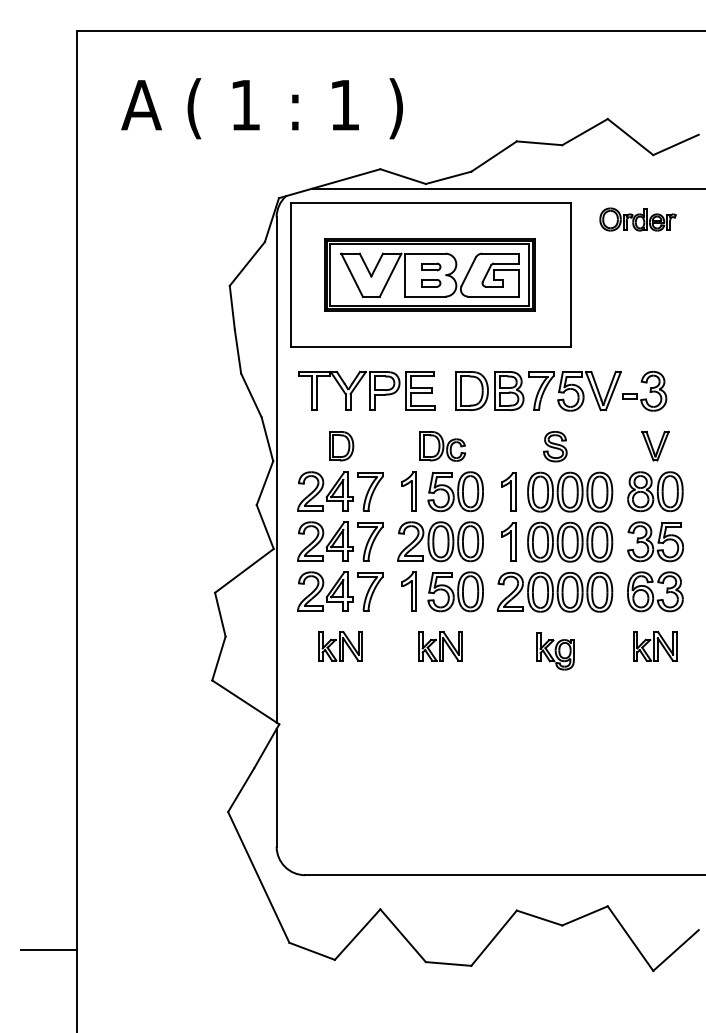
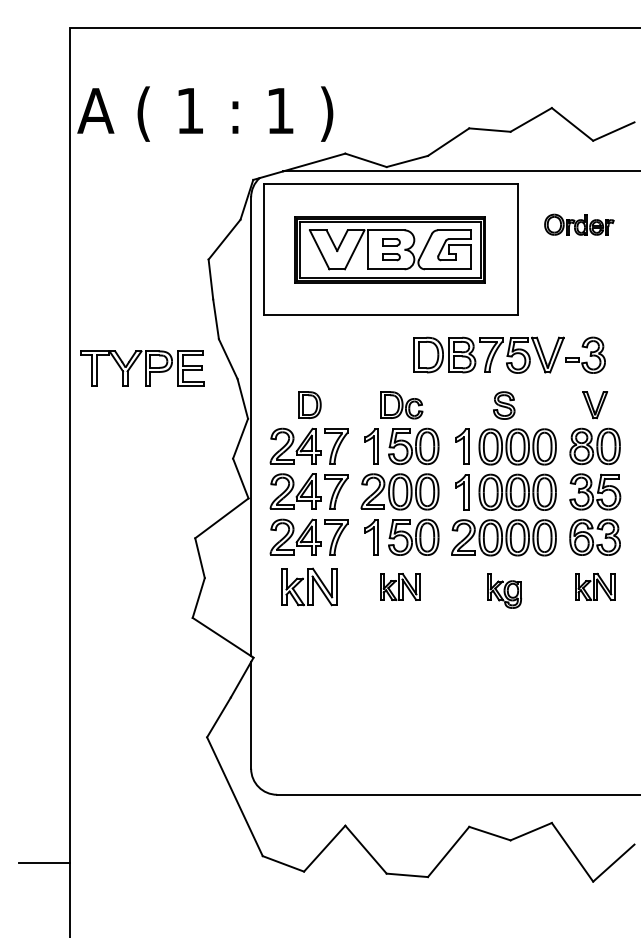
text: (261, 108) -> (204, 113), moved
part: (637, 219) -> (578, 224), moved
part: (366, 390) -> (142, 368), moved
part: (340, 646) -> (309, 587), size x1.4

